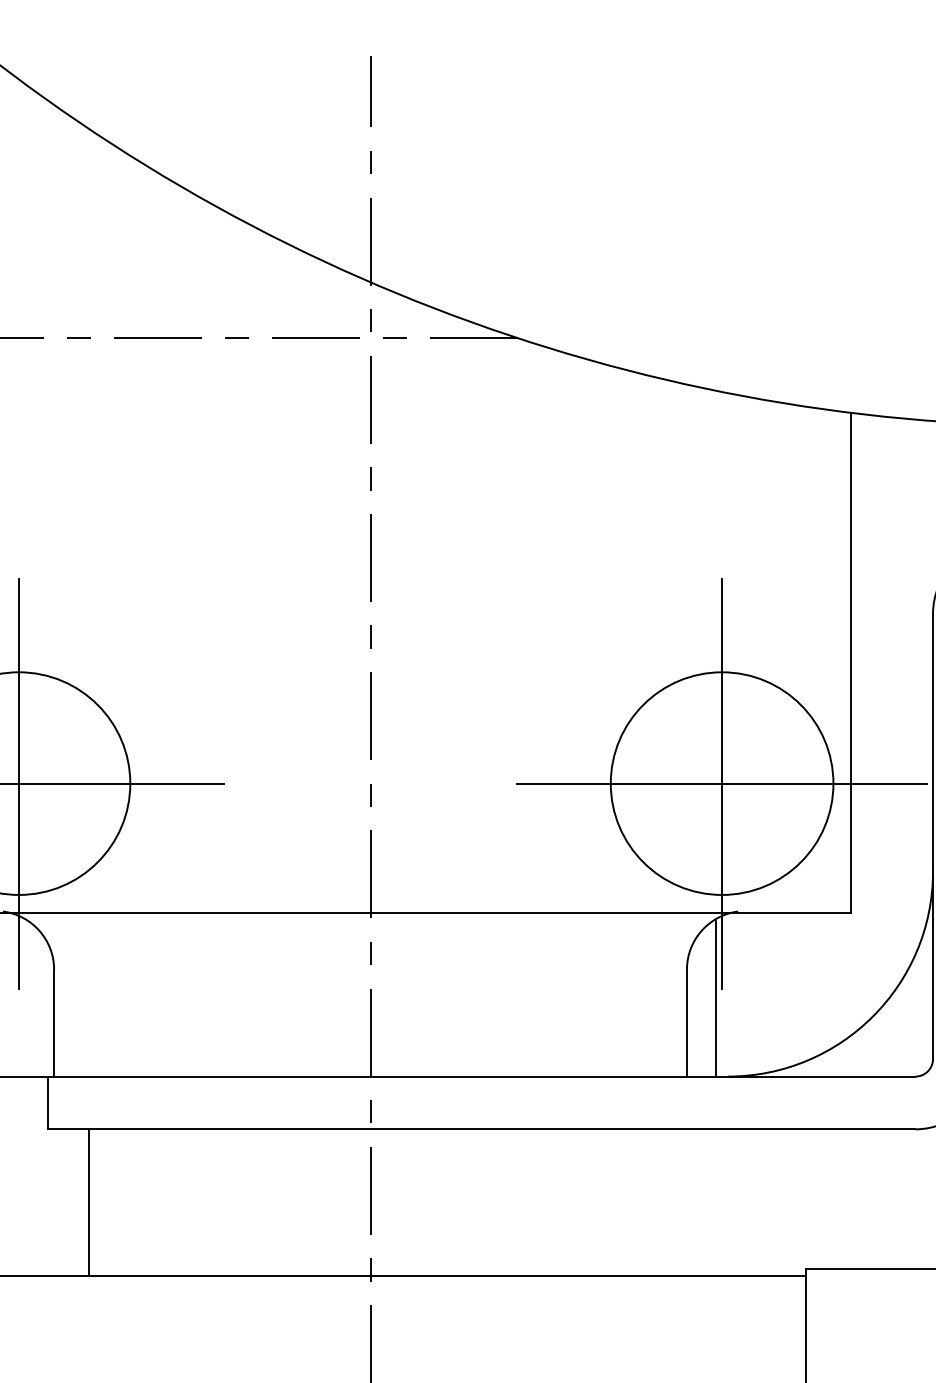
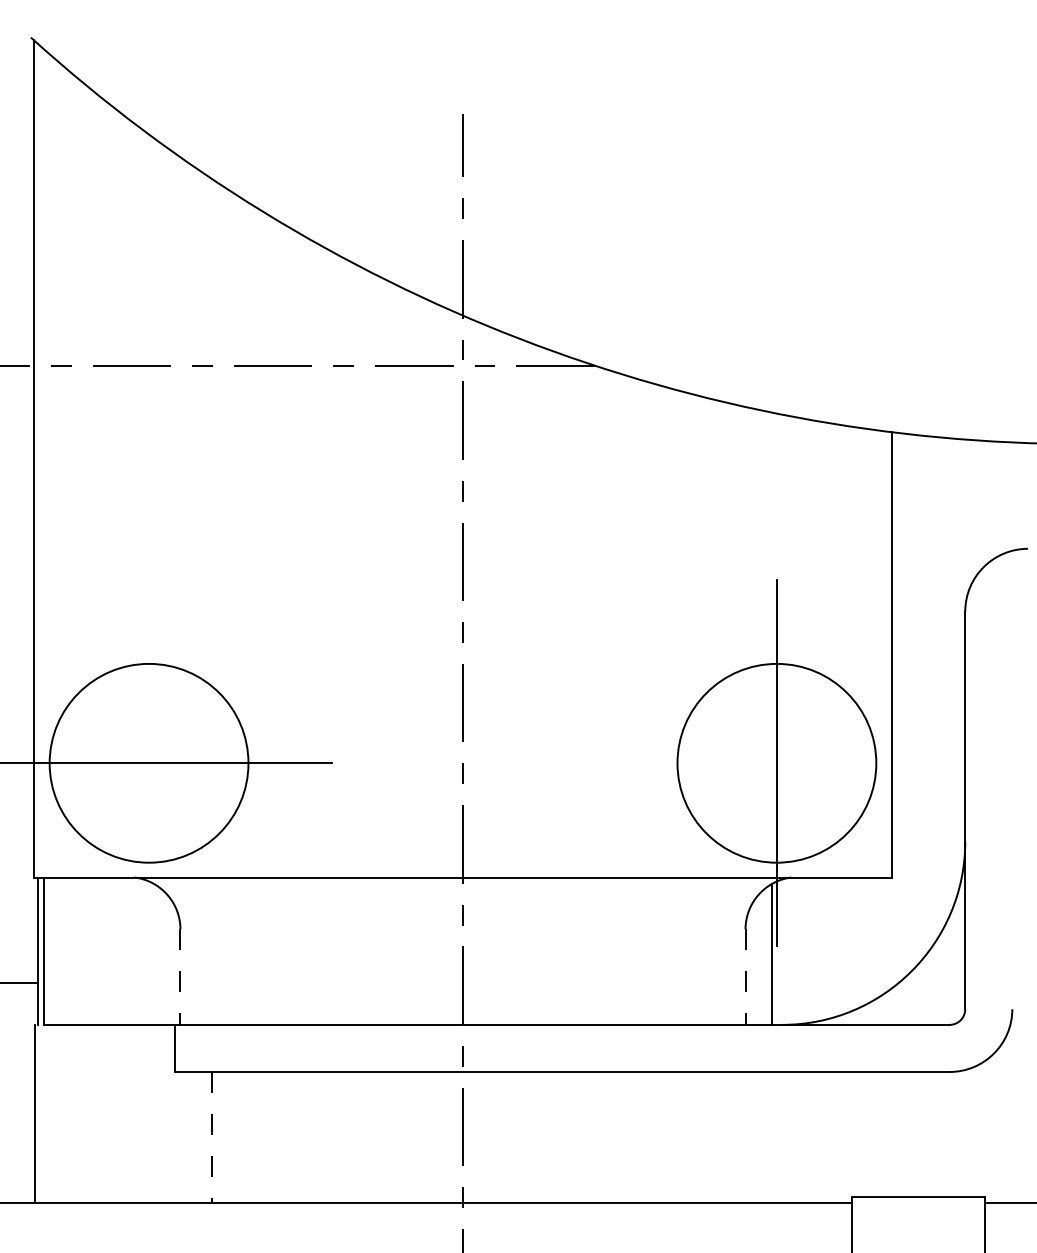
line: (19, 783) -> (149, 763), removed
line: (721, 783) -> (776, 763), removed
line: (54, 1023) -> (180, 977), solid -> dashed
line: (686, 1023) -> (745, 977), solid -> dashed
line: (88, 1202) -> (211, 1137), solid -> dashed

